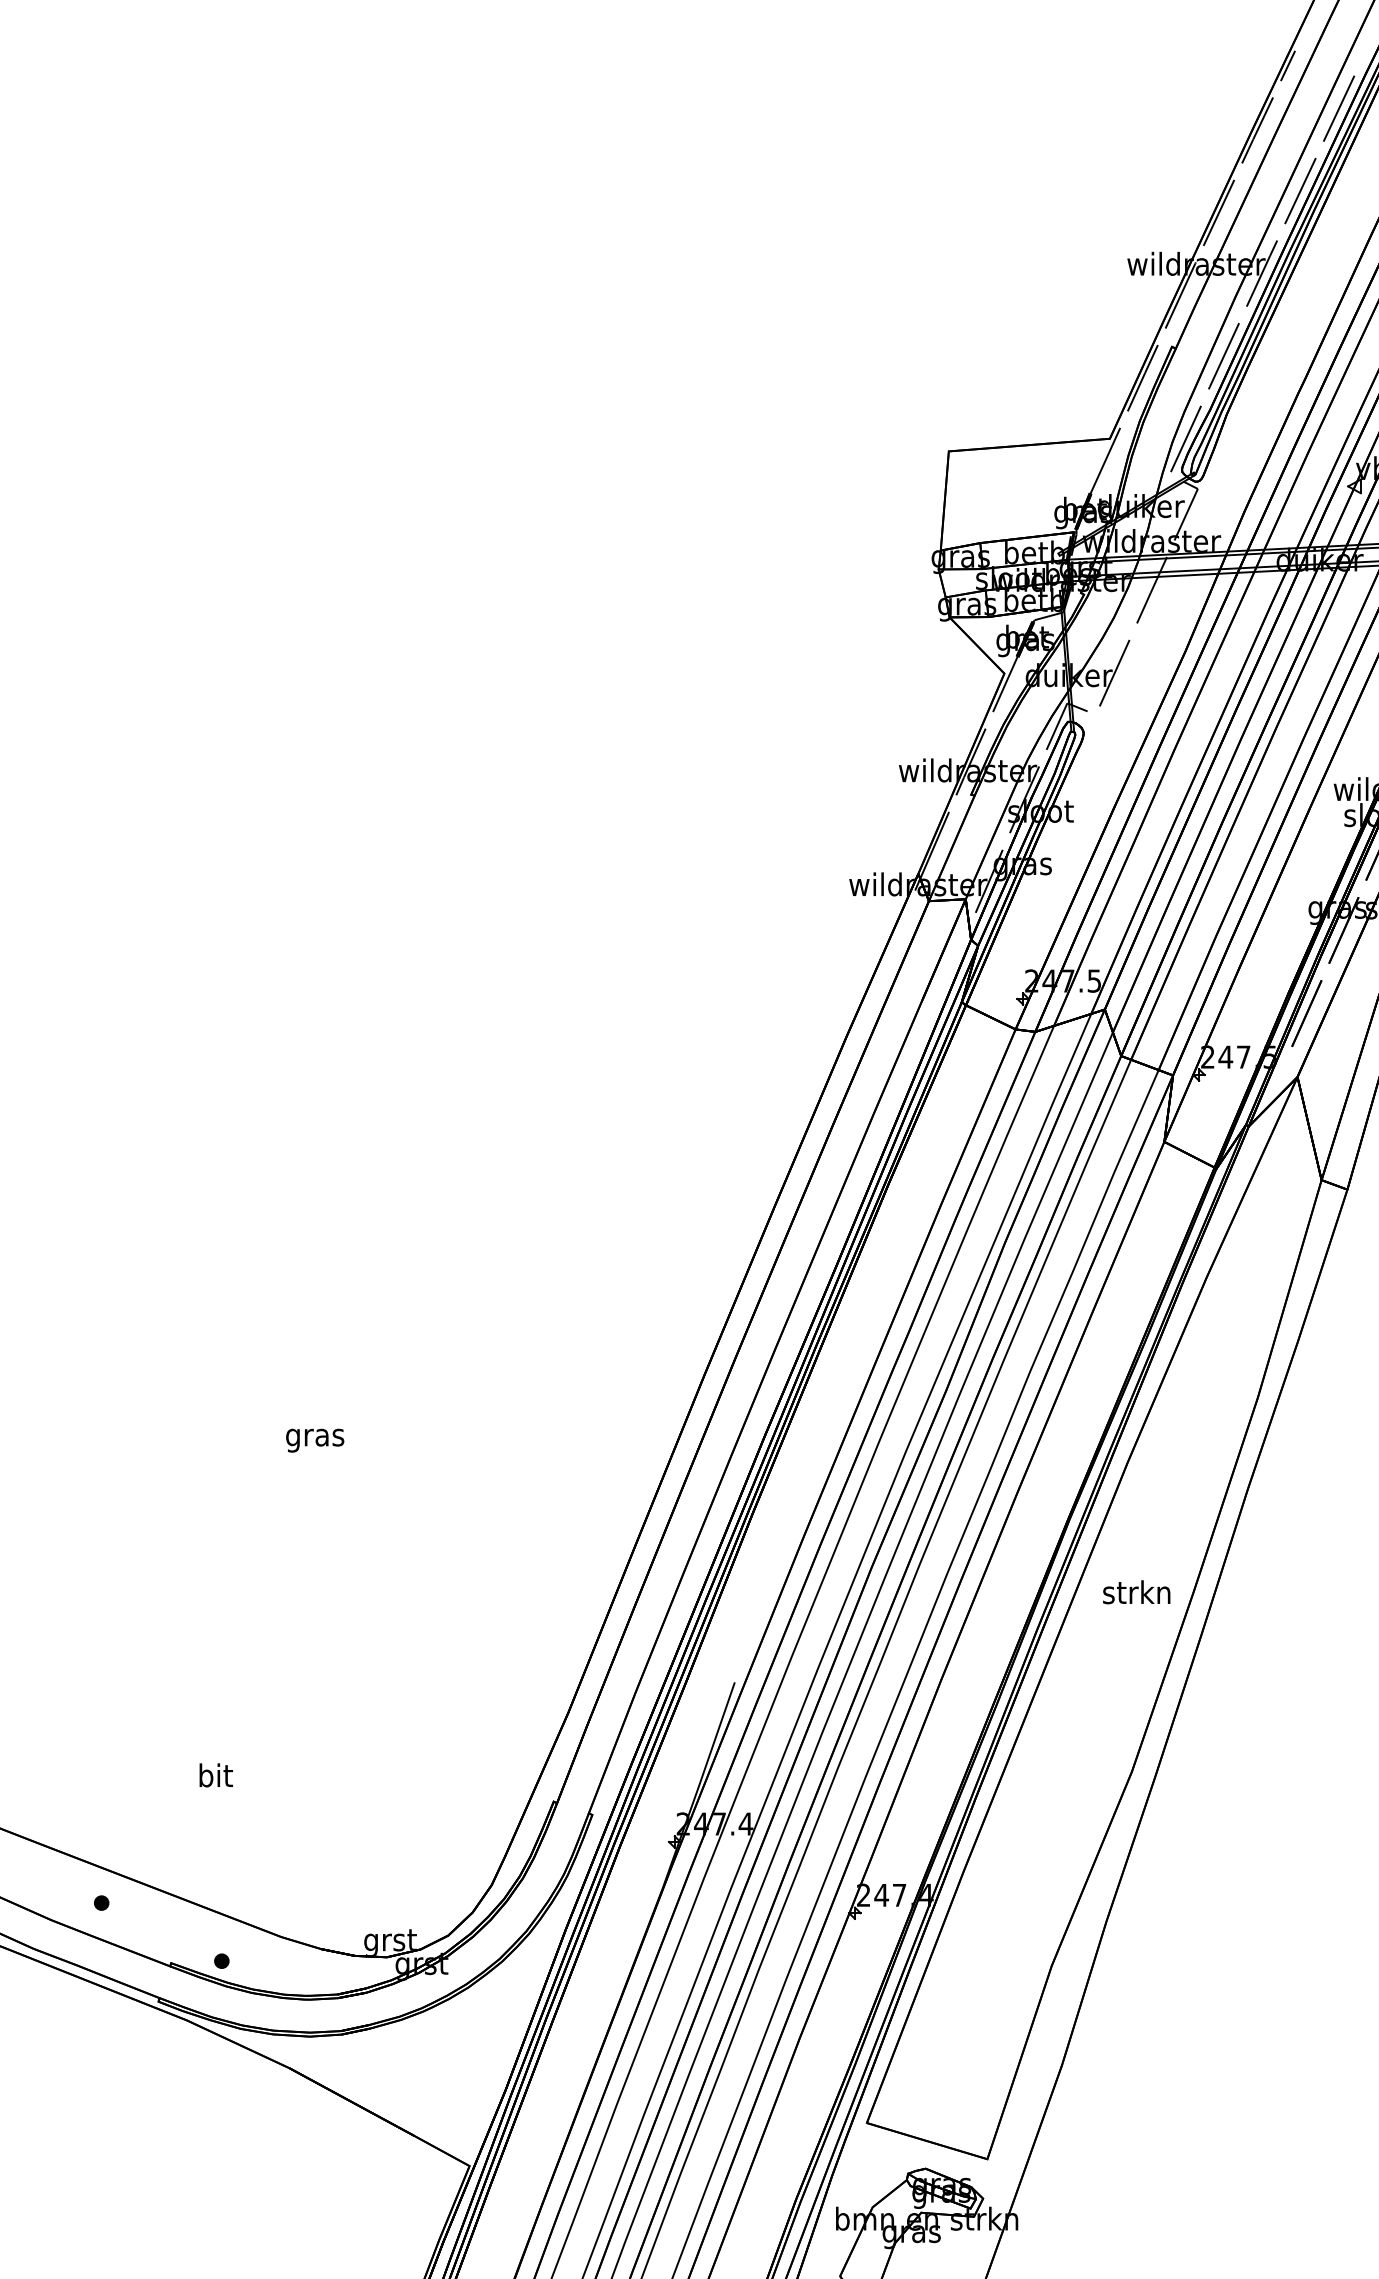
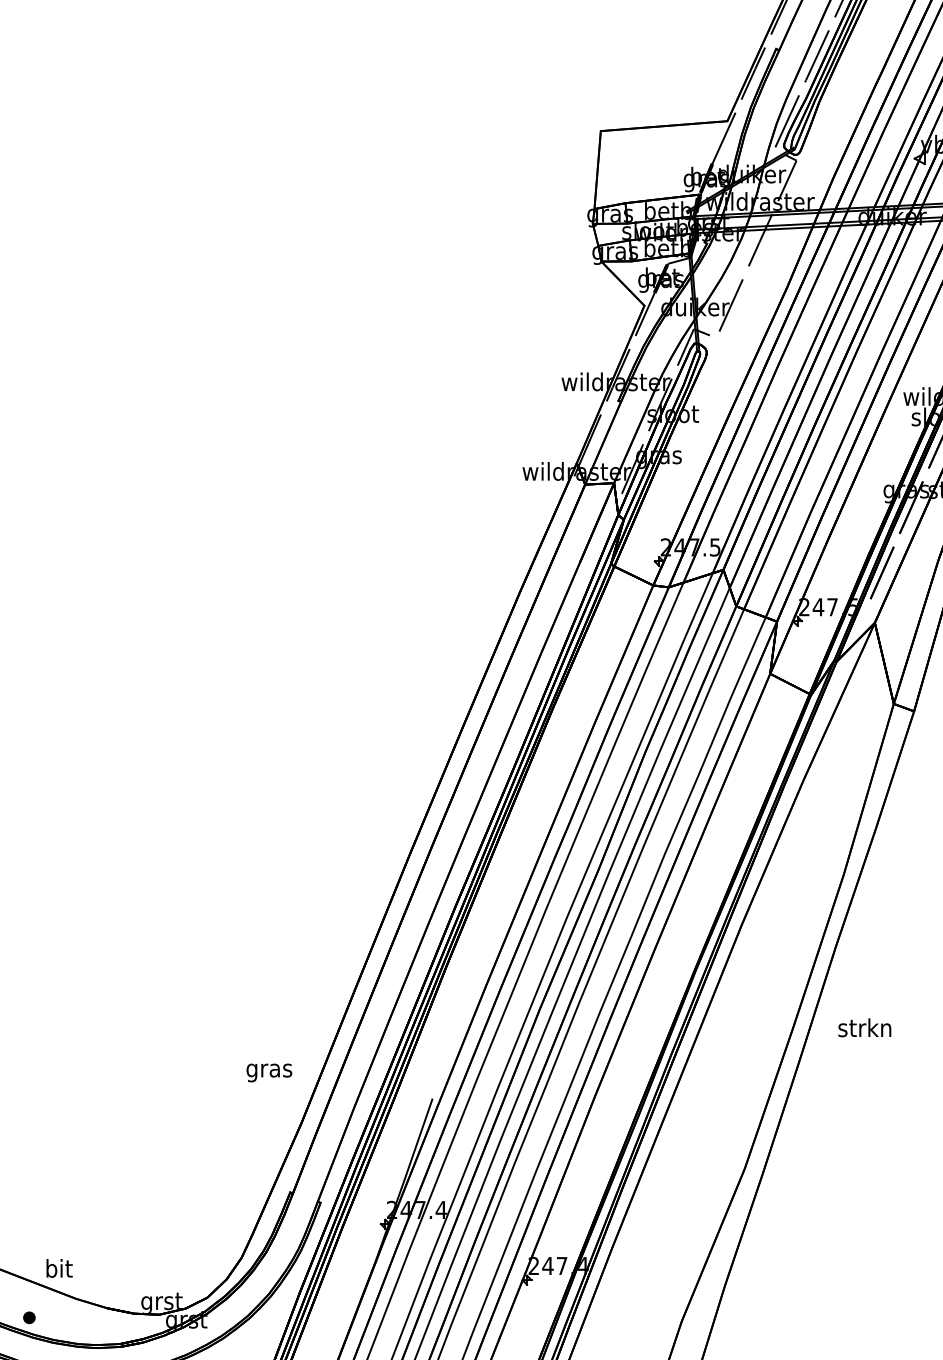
text: (315, 1440) -> (269, 1072), moved
text: (1136, 1592) -> (864, 1028), moved
text: (215, 1775) -> (58, 1268), moved

